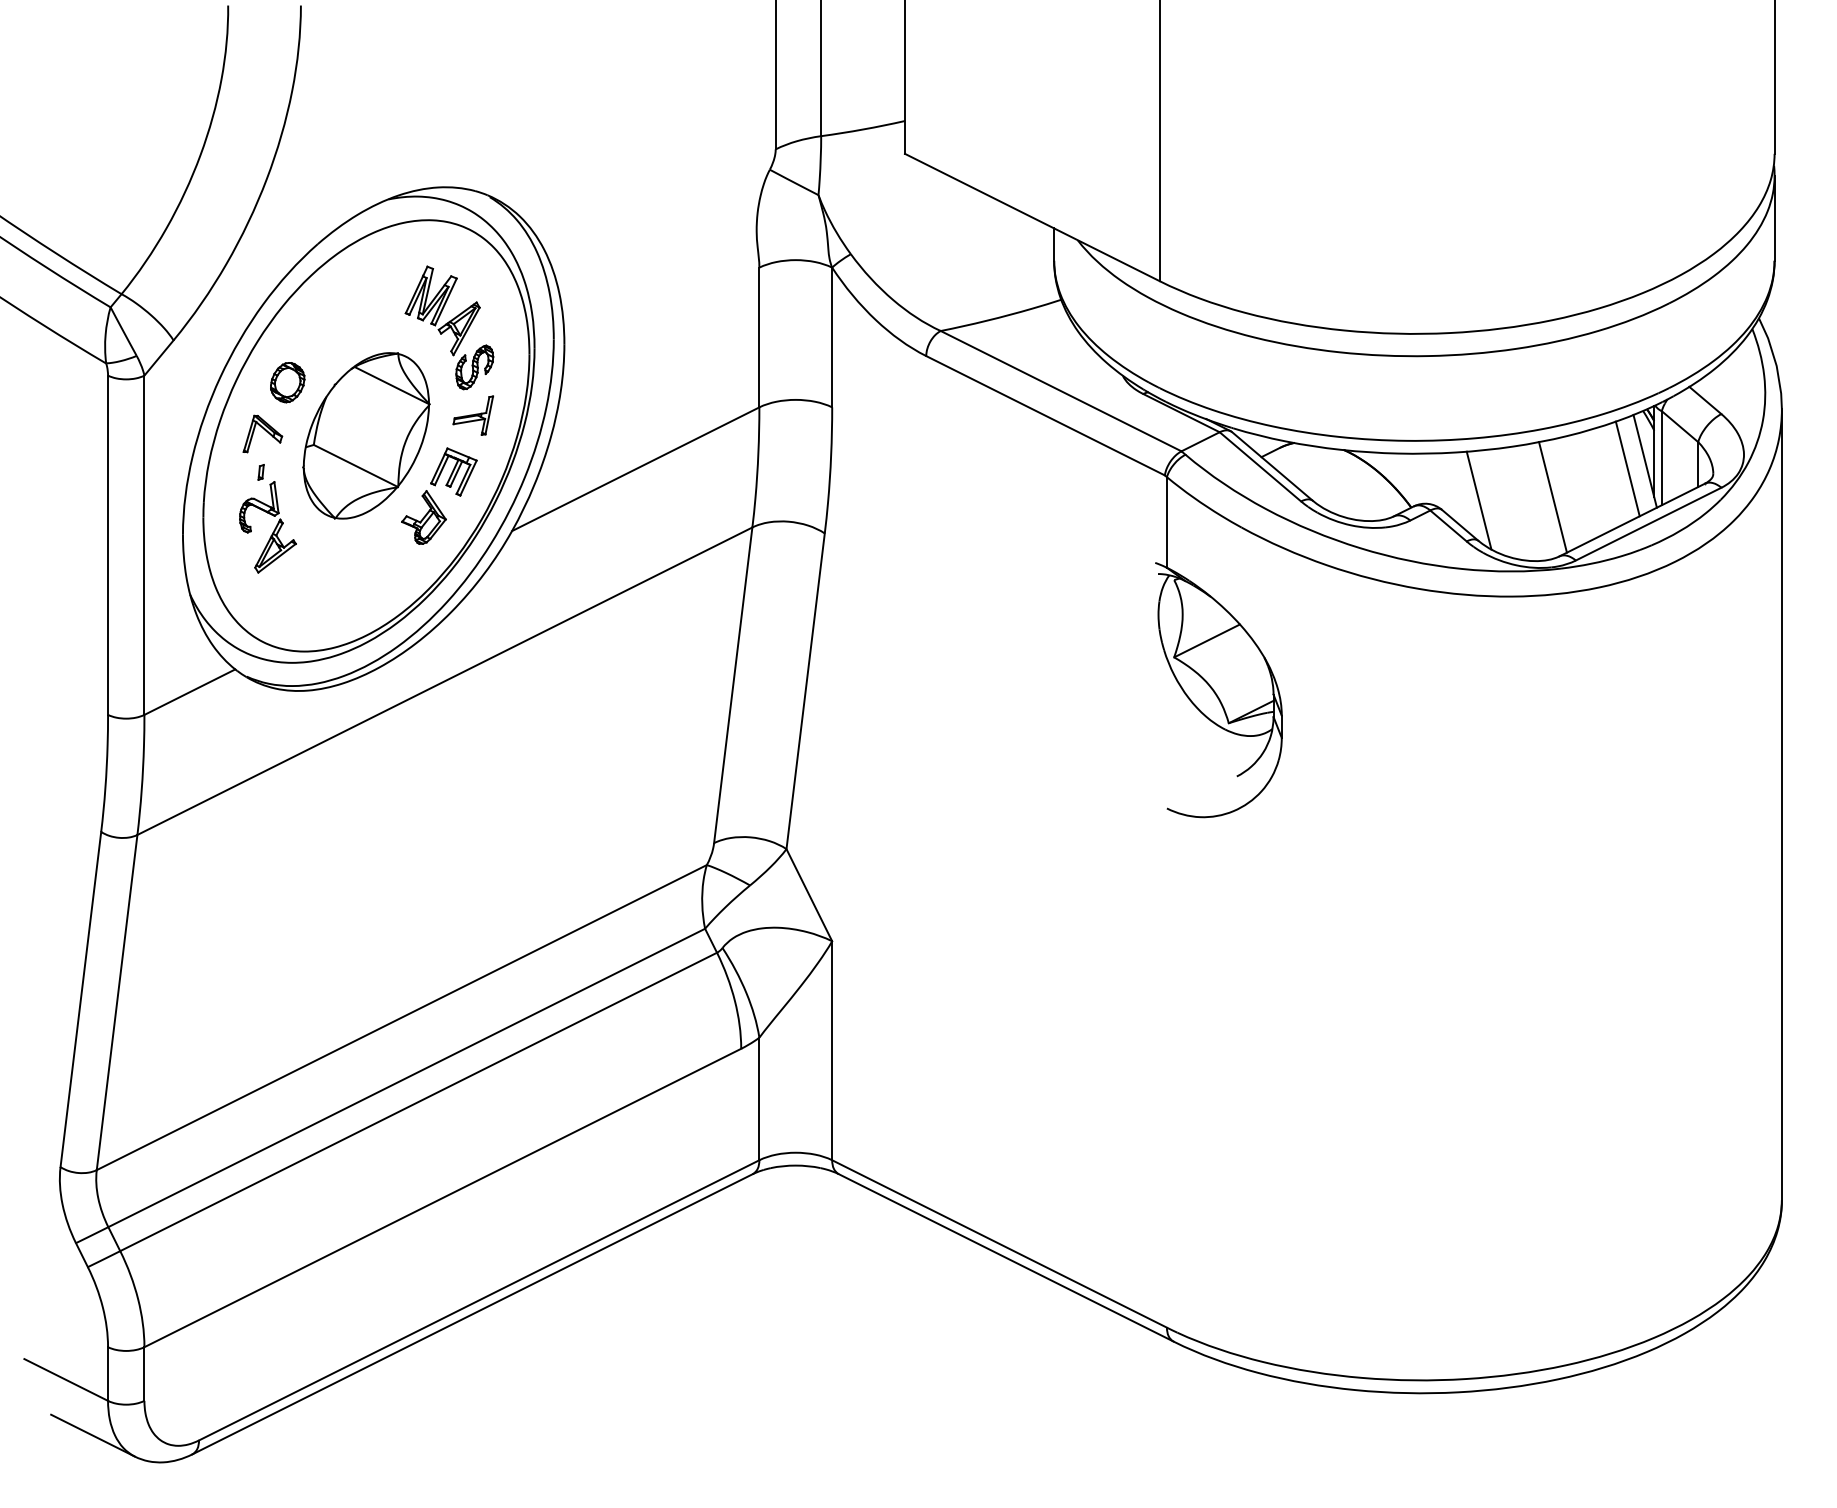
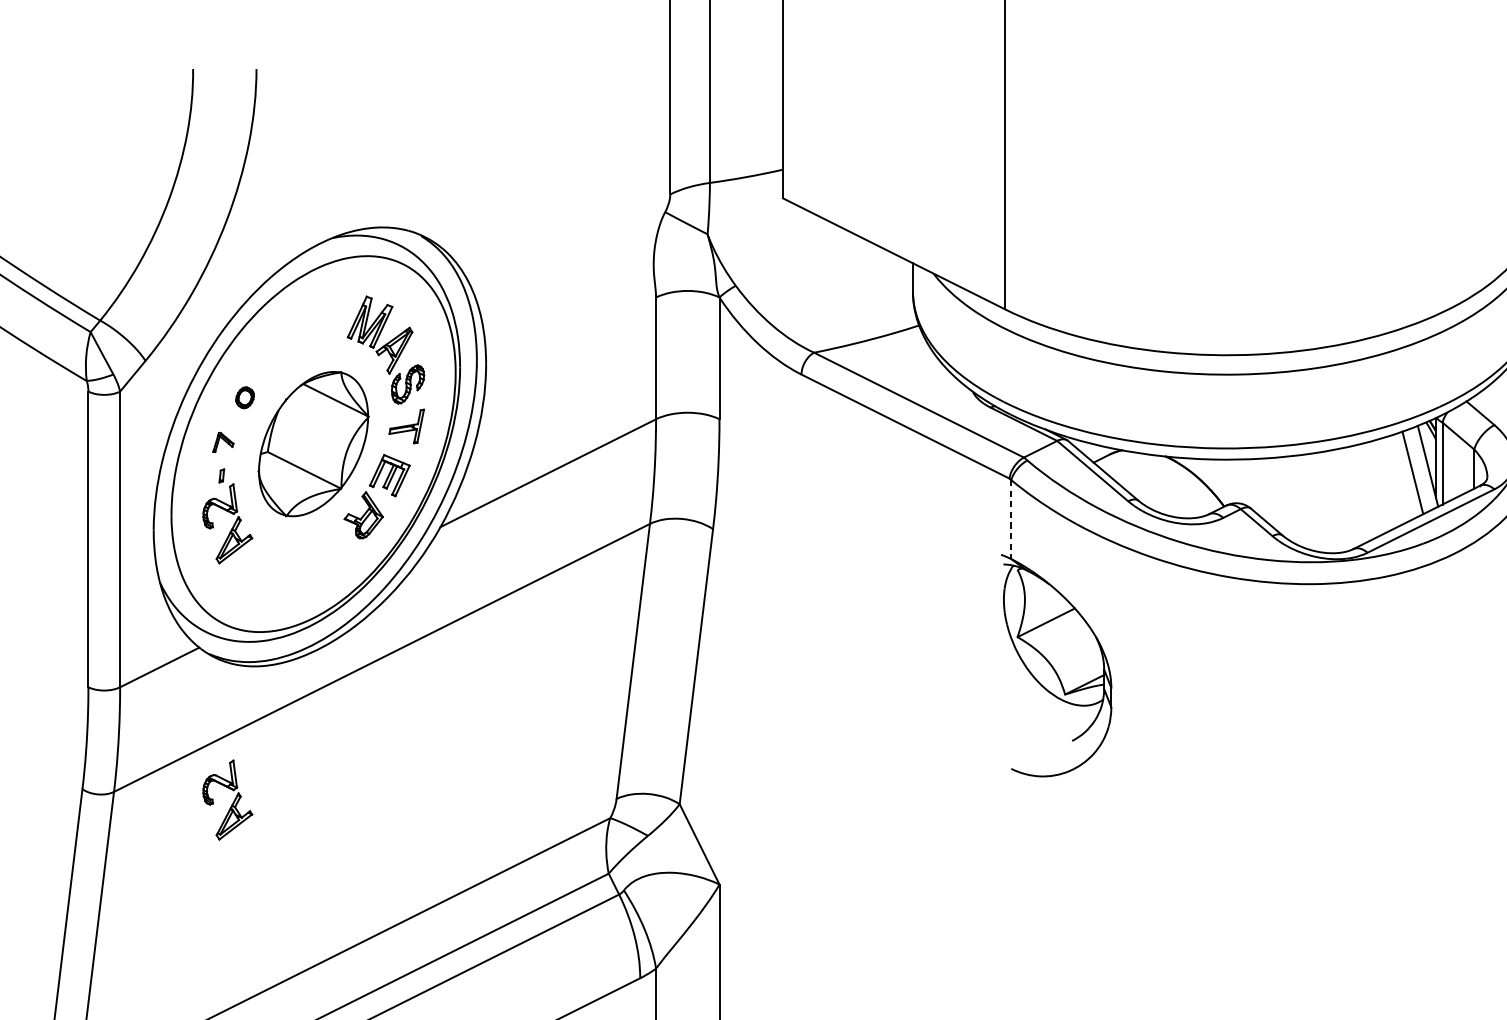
part: (287, 382) -> (244, 397), size x0.6
part: (262, 433) -> (223, 442), size x0.6
line: (1552, 497) -> (1347, 497), removed
line: (1478, 500) -> (1282, 500), removed
line: (1166, 522) -> (1010, 519), solid -> dashed
part: (273, 847) -> (232, 802), added

